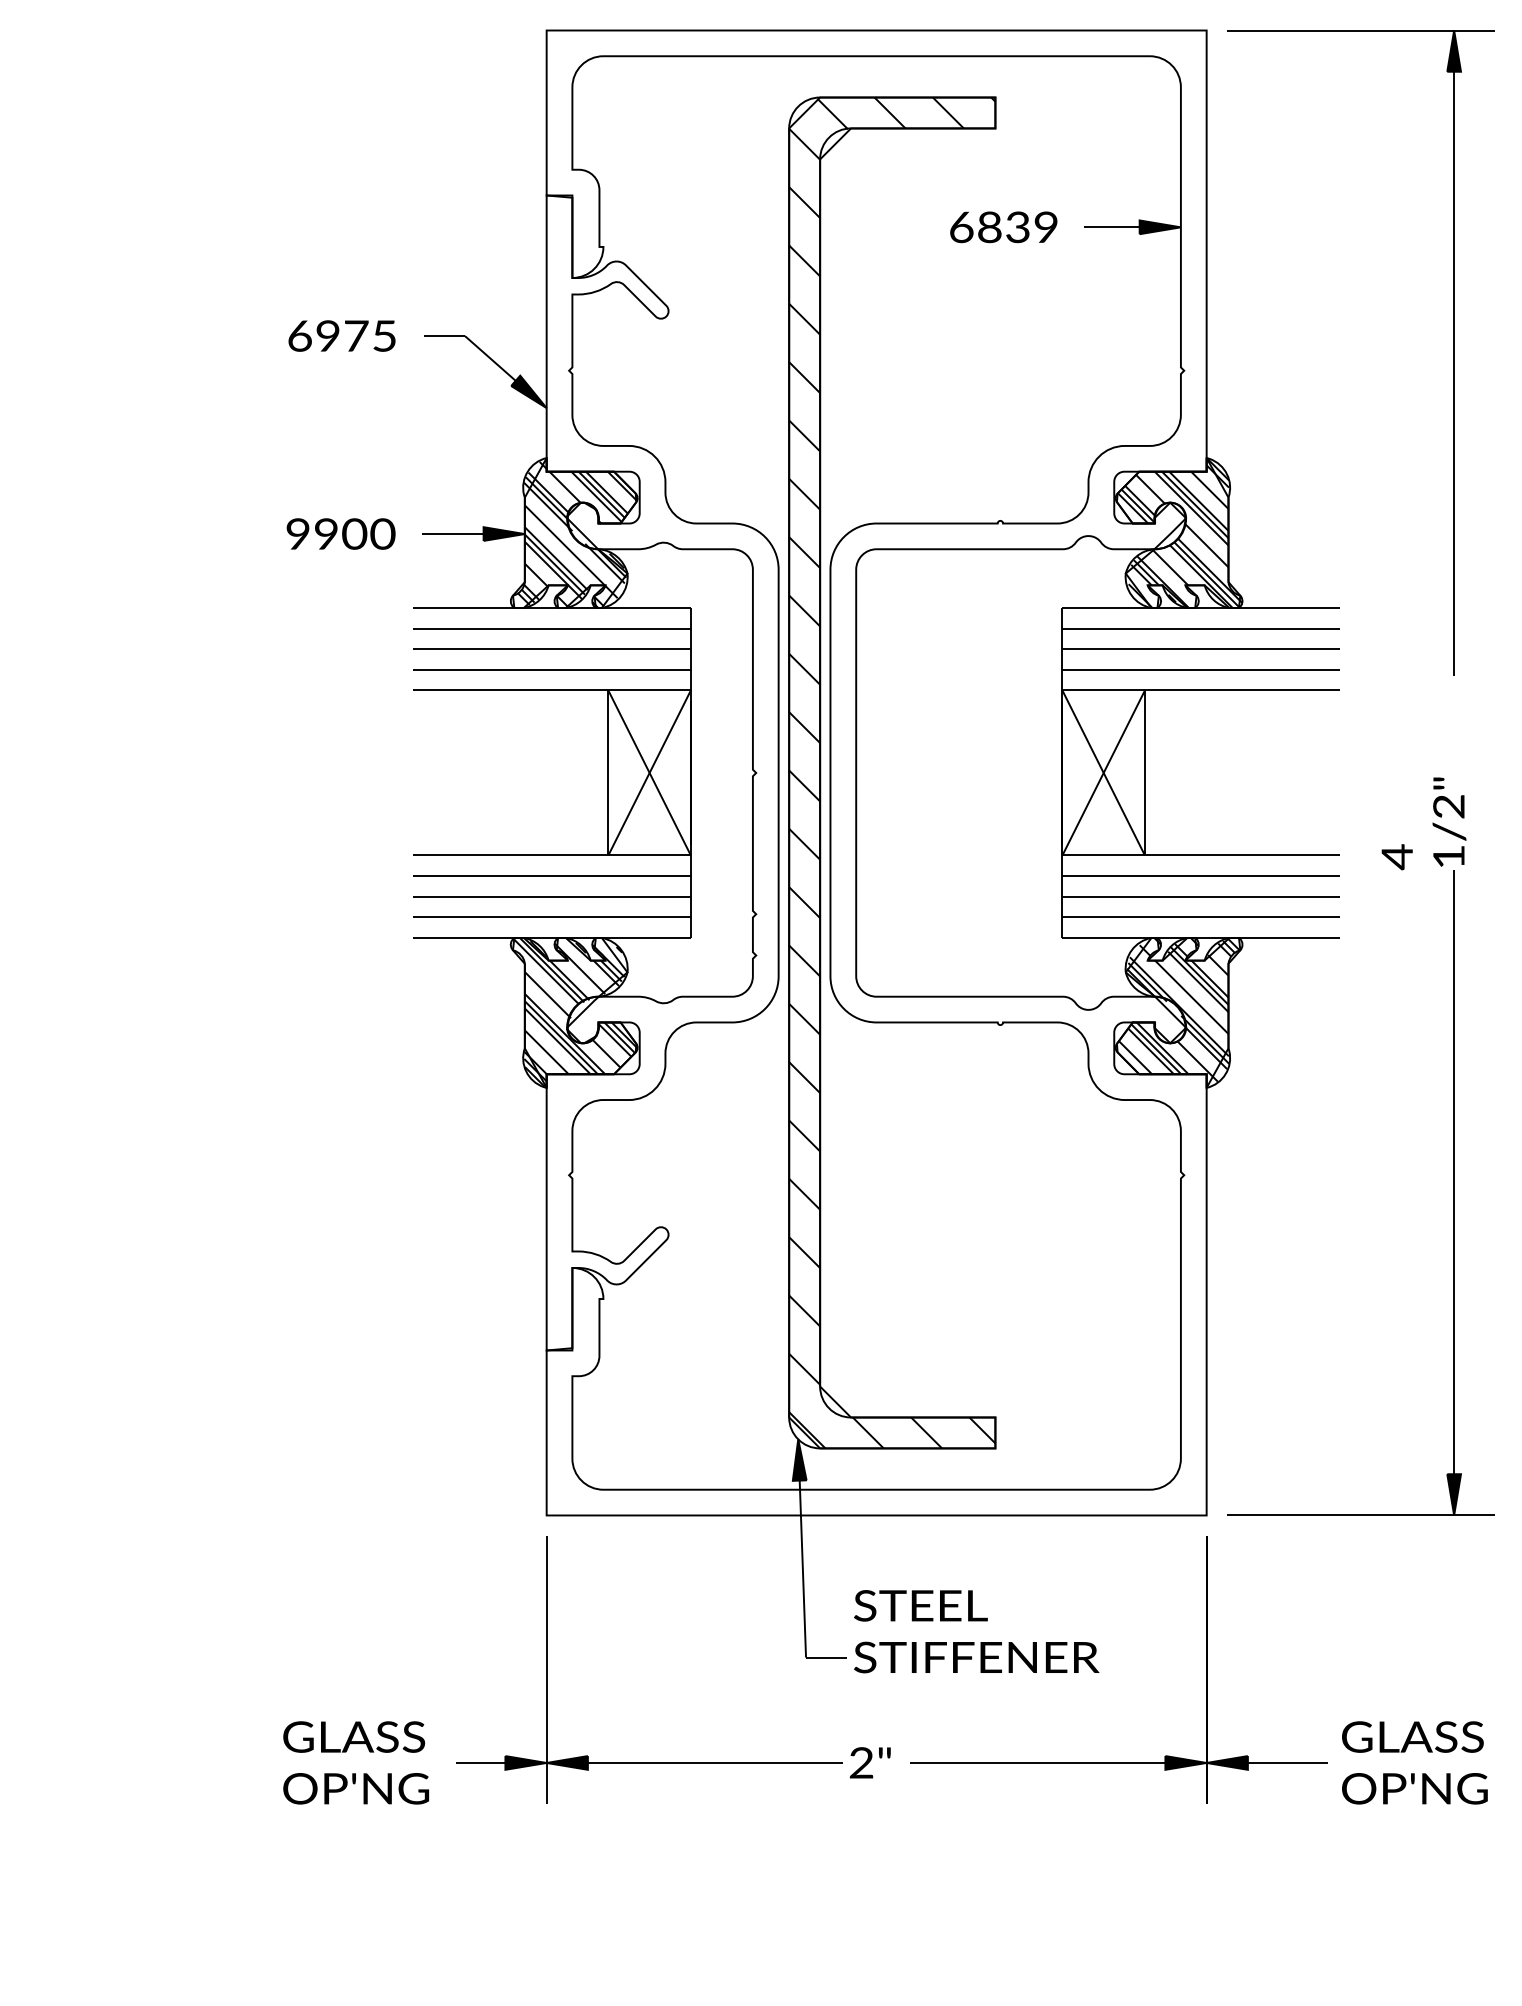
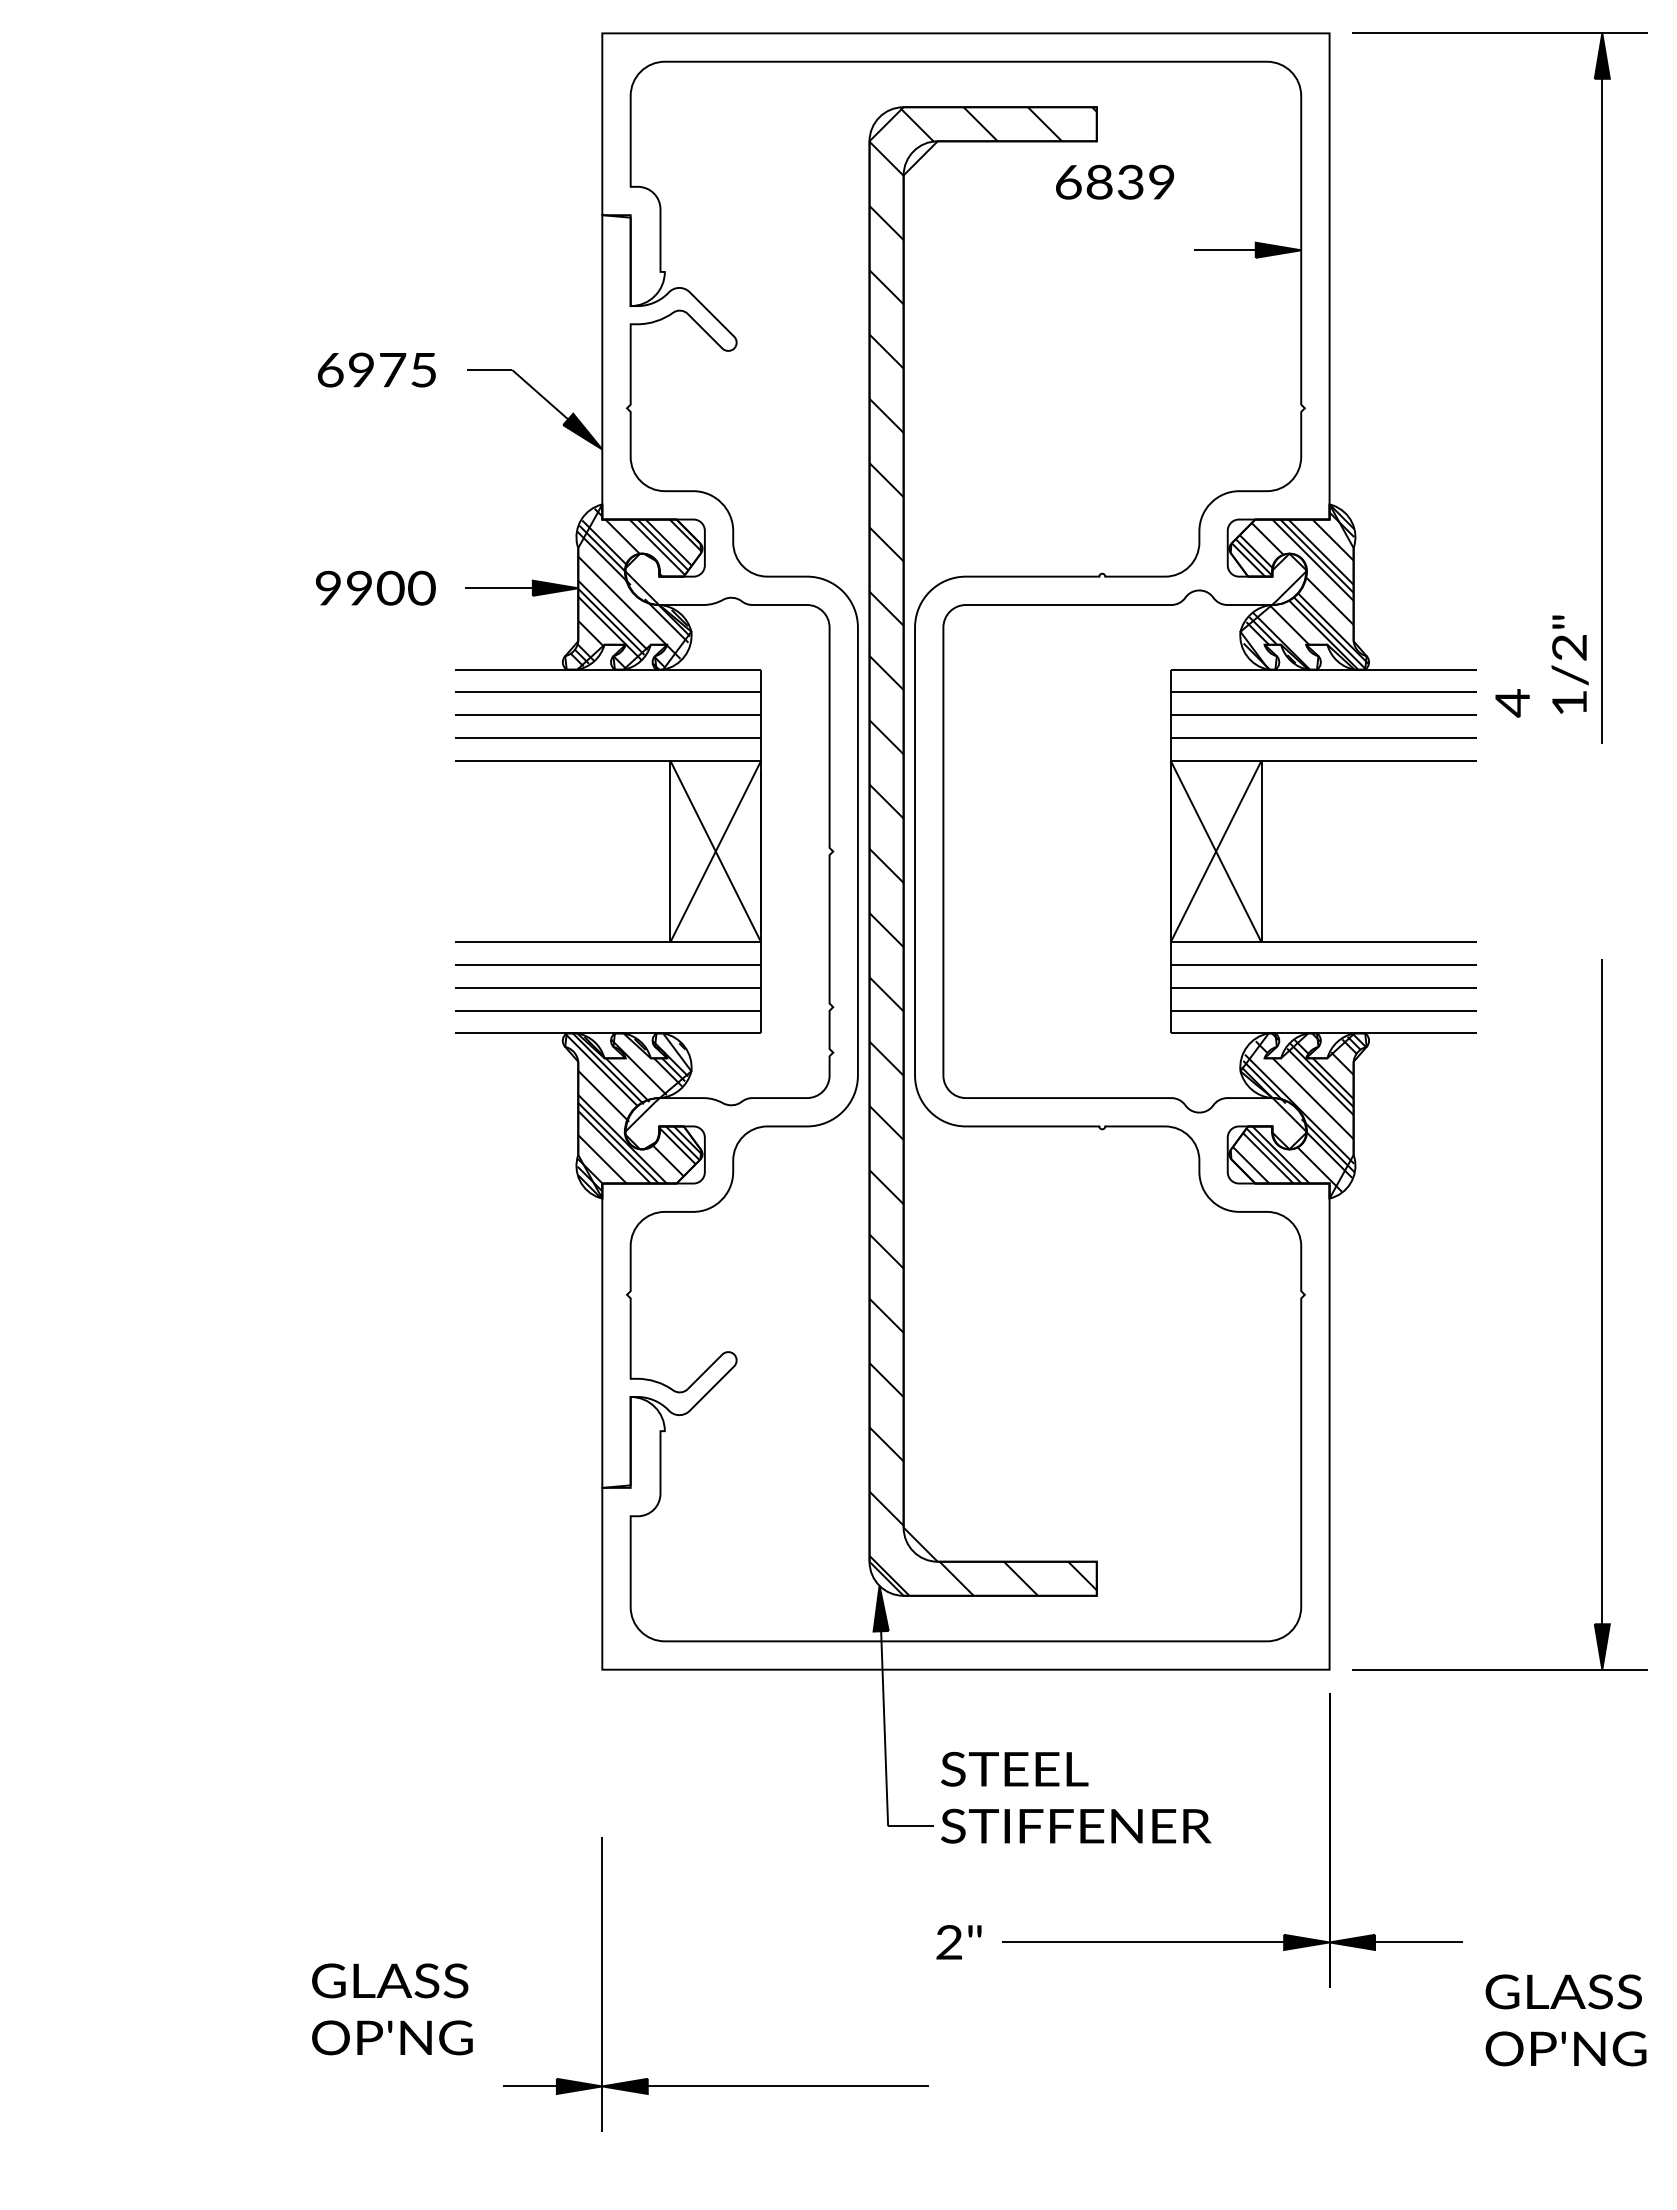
text: (1004, 226) -> (1115, 181), moved
text: (1423, 823) -> (1541, 666), moved
part: (649, 1762) -> (715, 2085), moved
text: (356, 1763) -> (392, 2009), moved
text: (1414, 1763) -> (1565, 2020), moved

